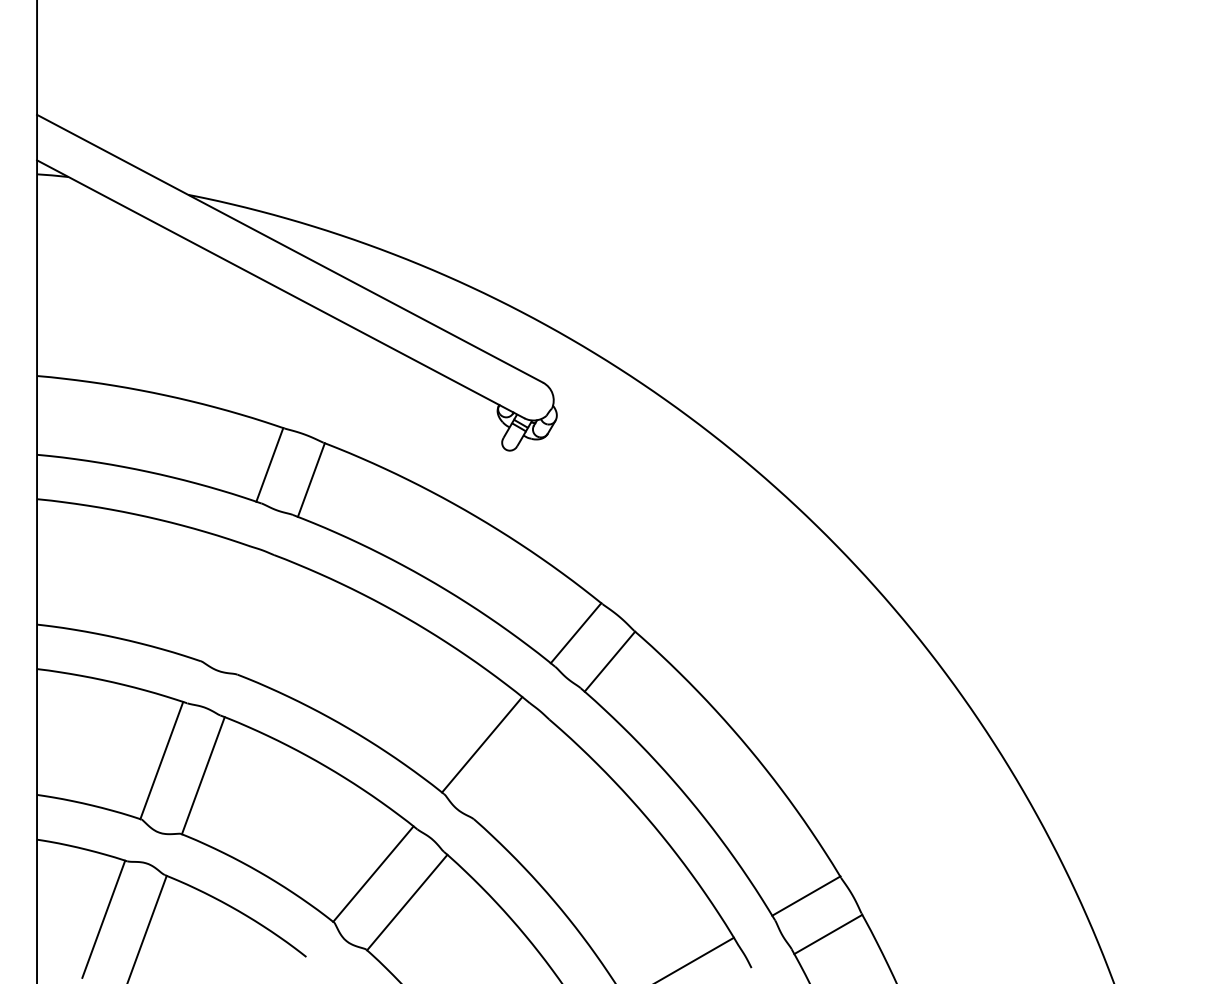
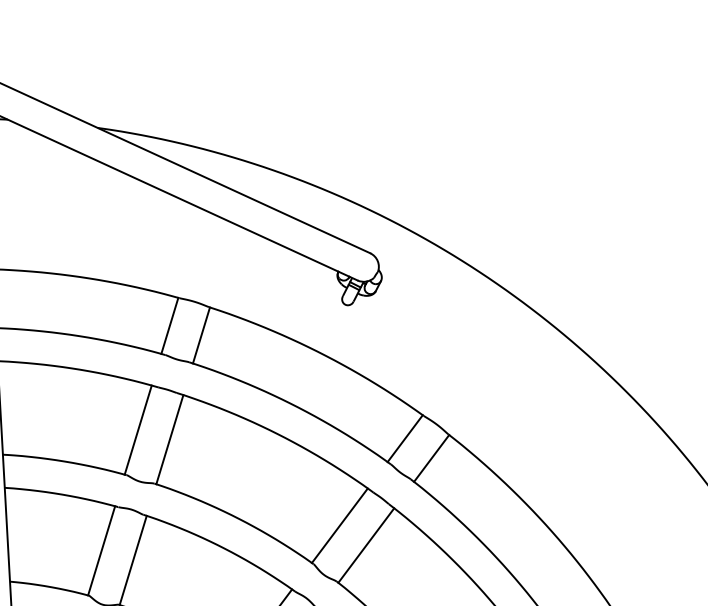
line: (219, 601) -> (138, 429), added
line: (260, 616) -> (169, 439), added
line: (515, 772) -> (365, 545), added

